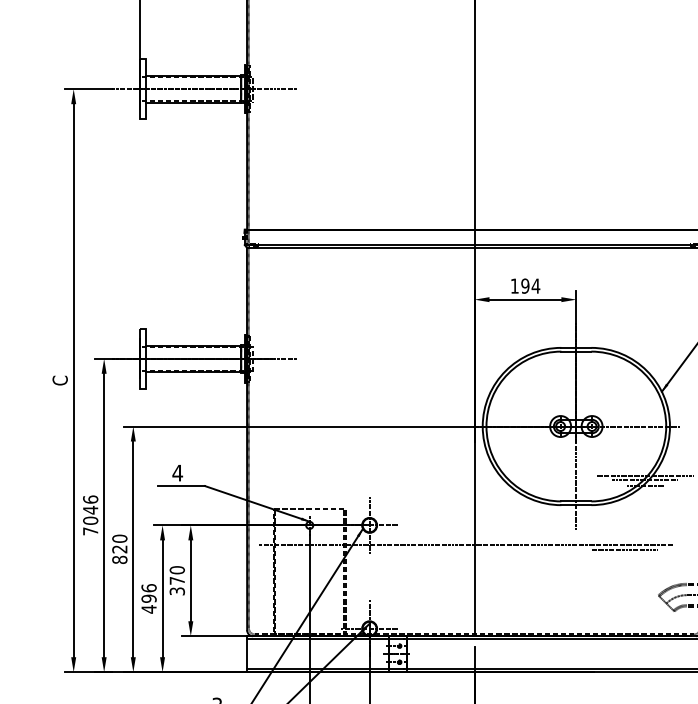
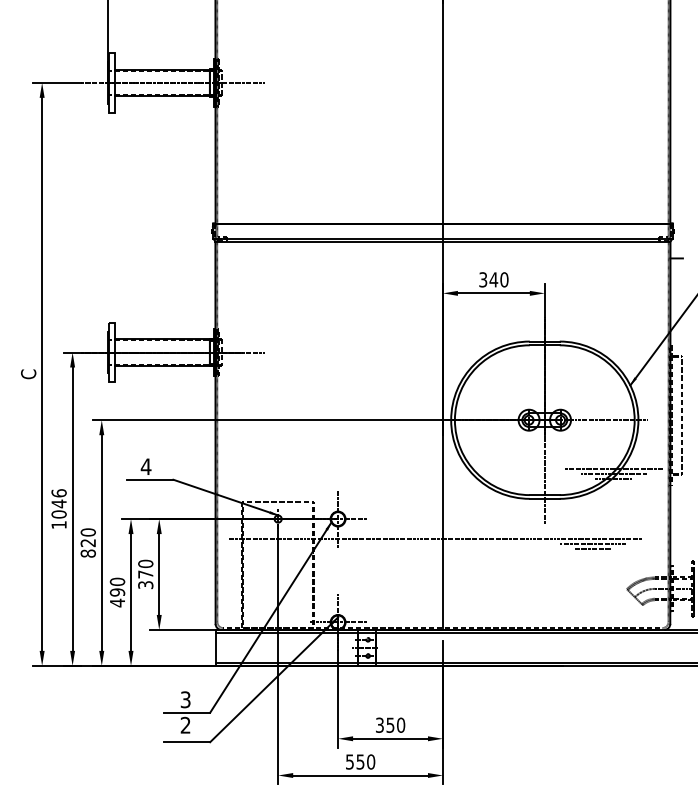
text: (525, 285) -> (493, 279), 194 -> 340
text: (90, 530) -> (58, 524), 7046 -> 1046
line: (624, 554) -> (592, 548), added
text: (148, 587) -> (116, 581), 496 -> 490

